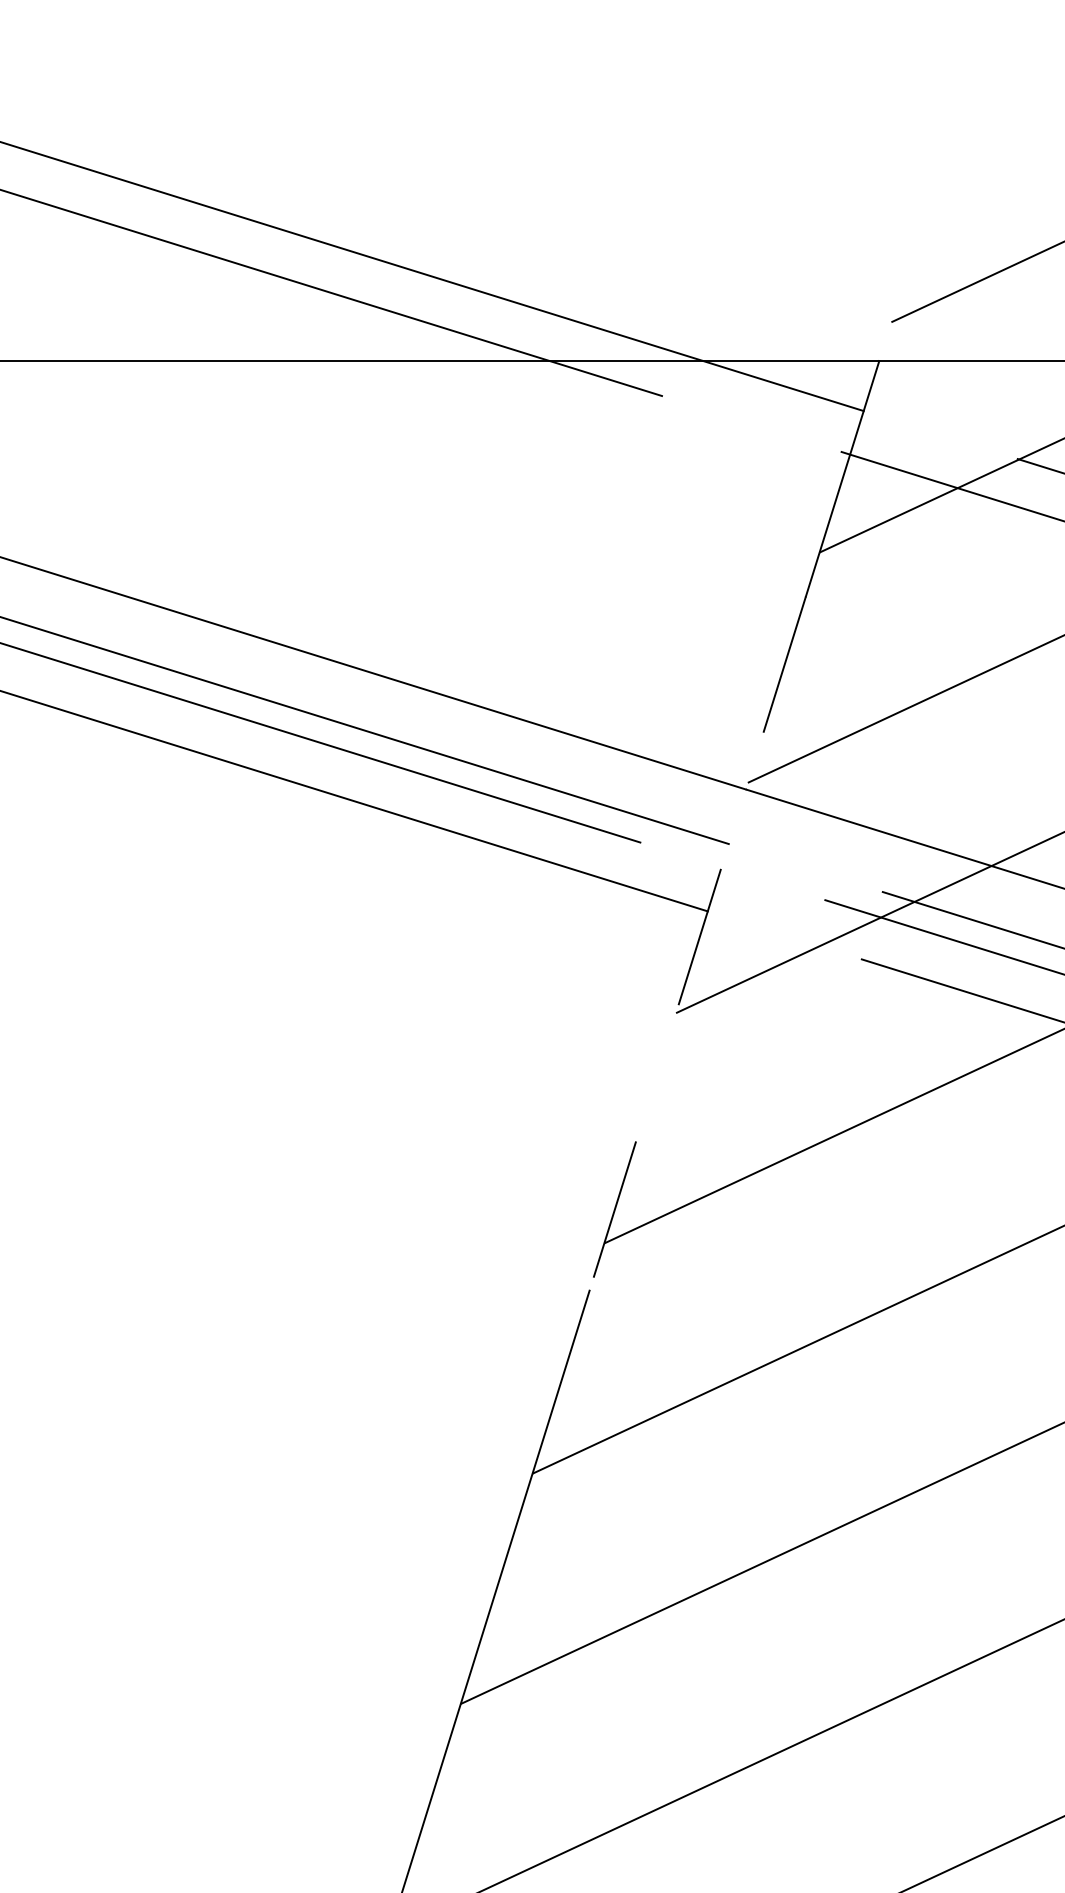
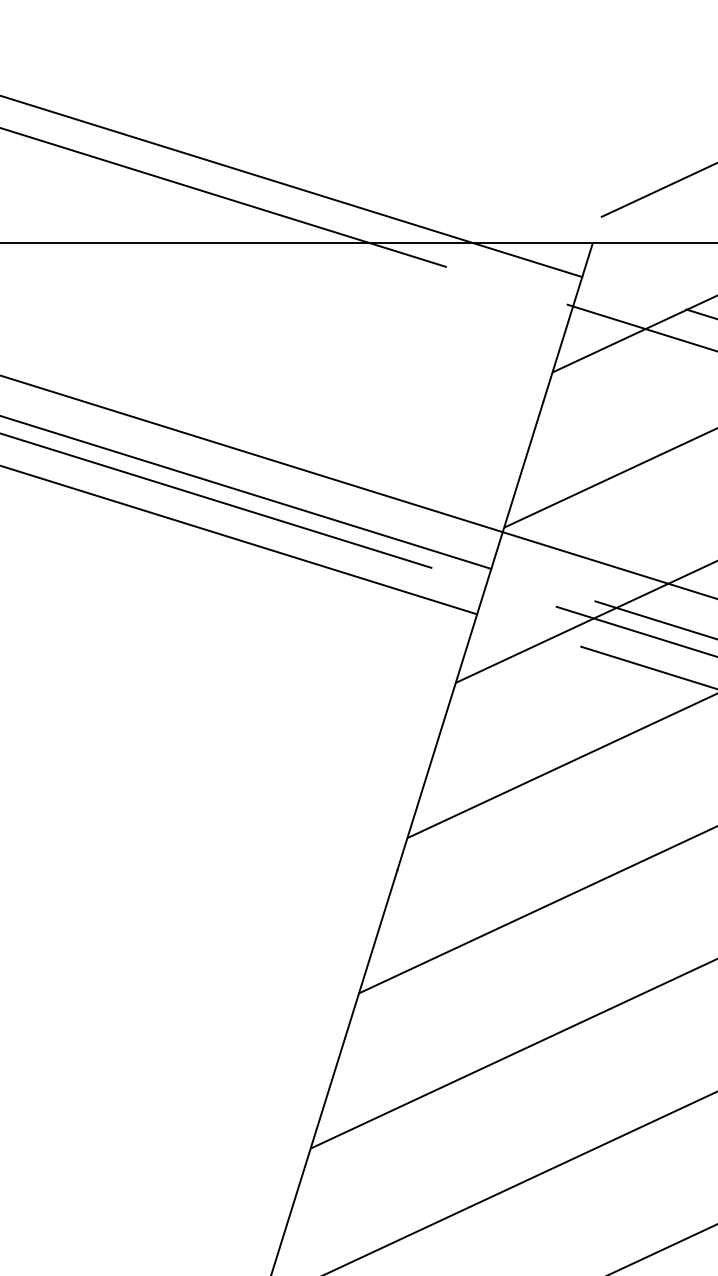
line: (697, 944) -> (470, 636), dashed -> solid

